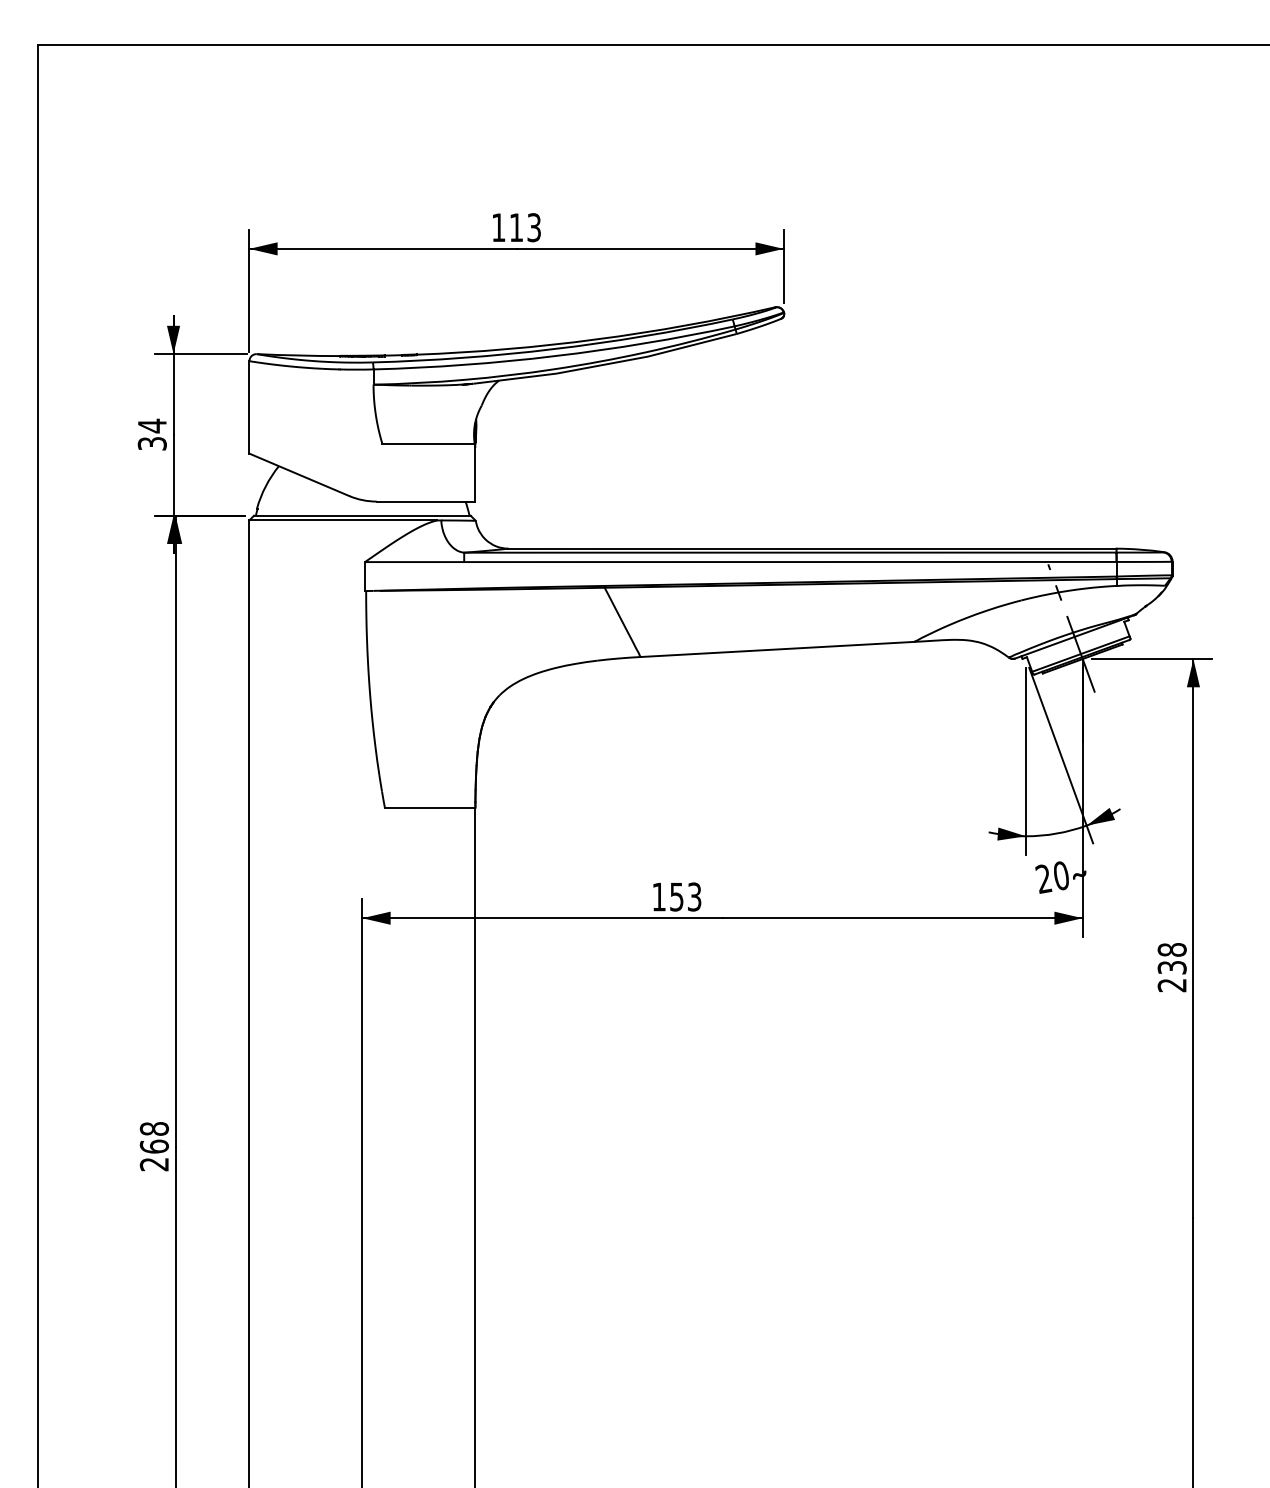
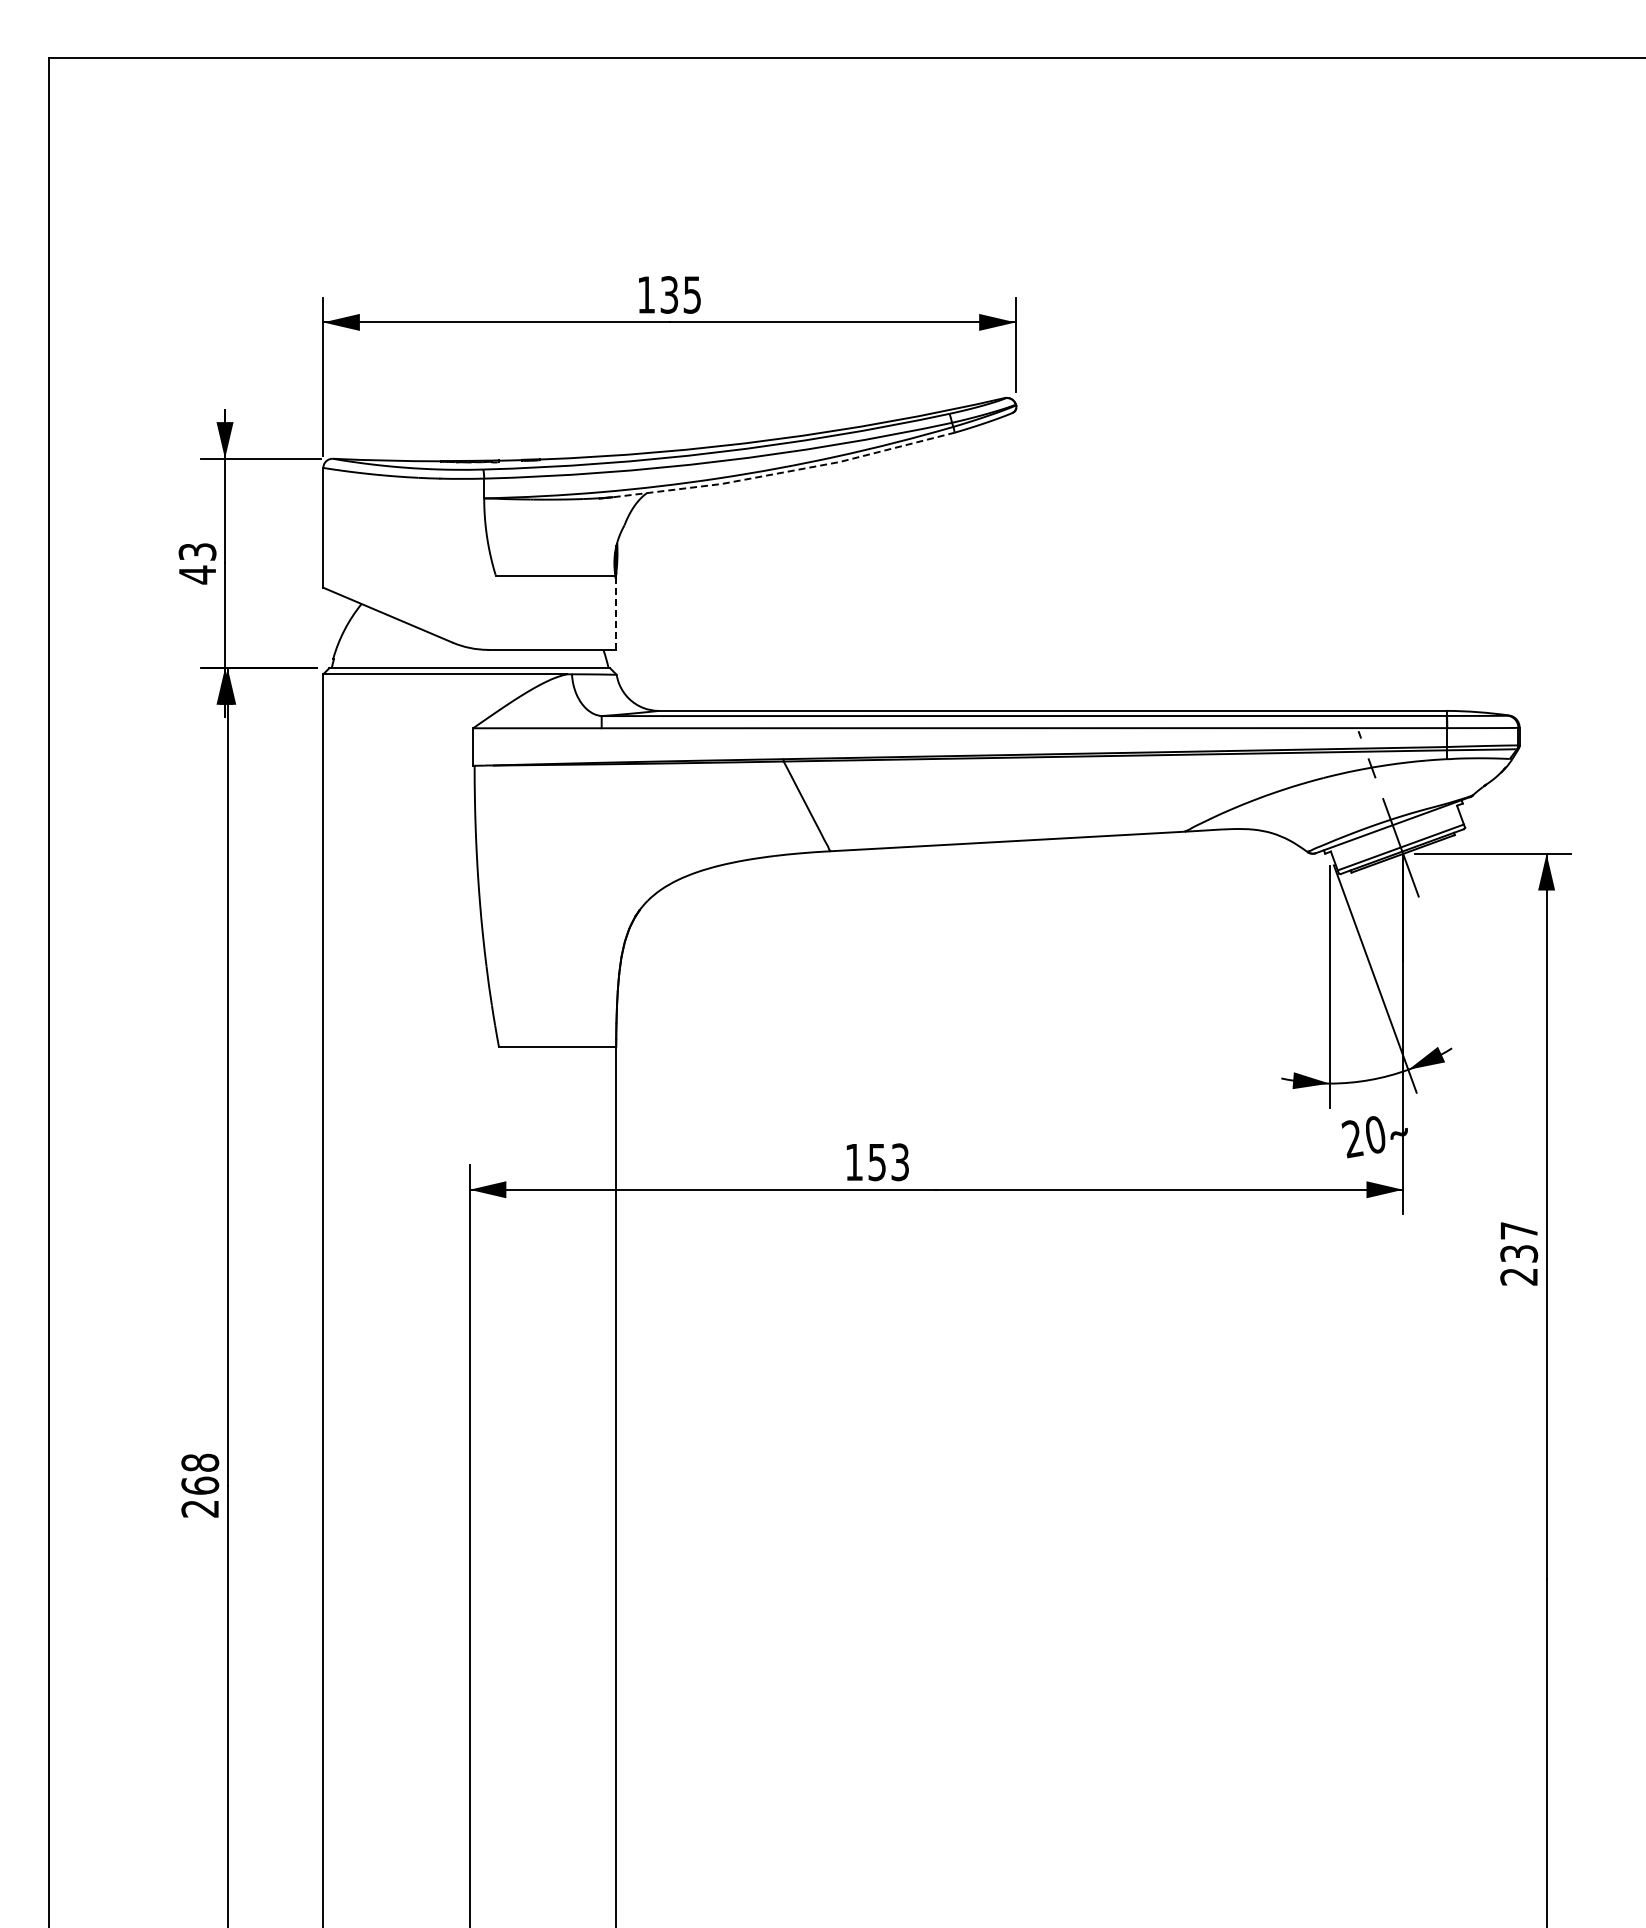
text: (525, 227) -> (680, 294), 113 -> 135
line: (606, 364) -> (785, 472), solid -> dashed
text: (152, 434) -> (197, 563), 34 -> 43
line: (475, 475) -> (616, 615), solid -> dashed
text: (1172, 949) -> (1519, 1230), 238 -> 237

